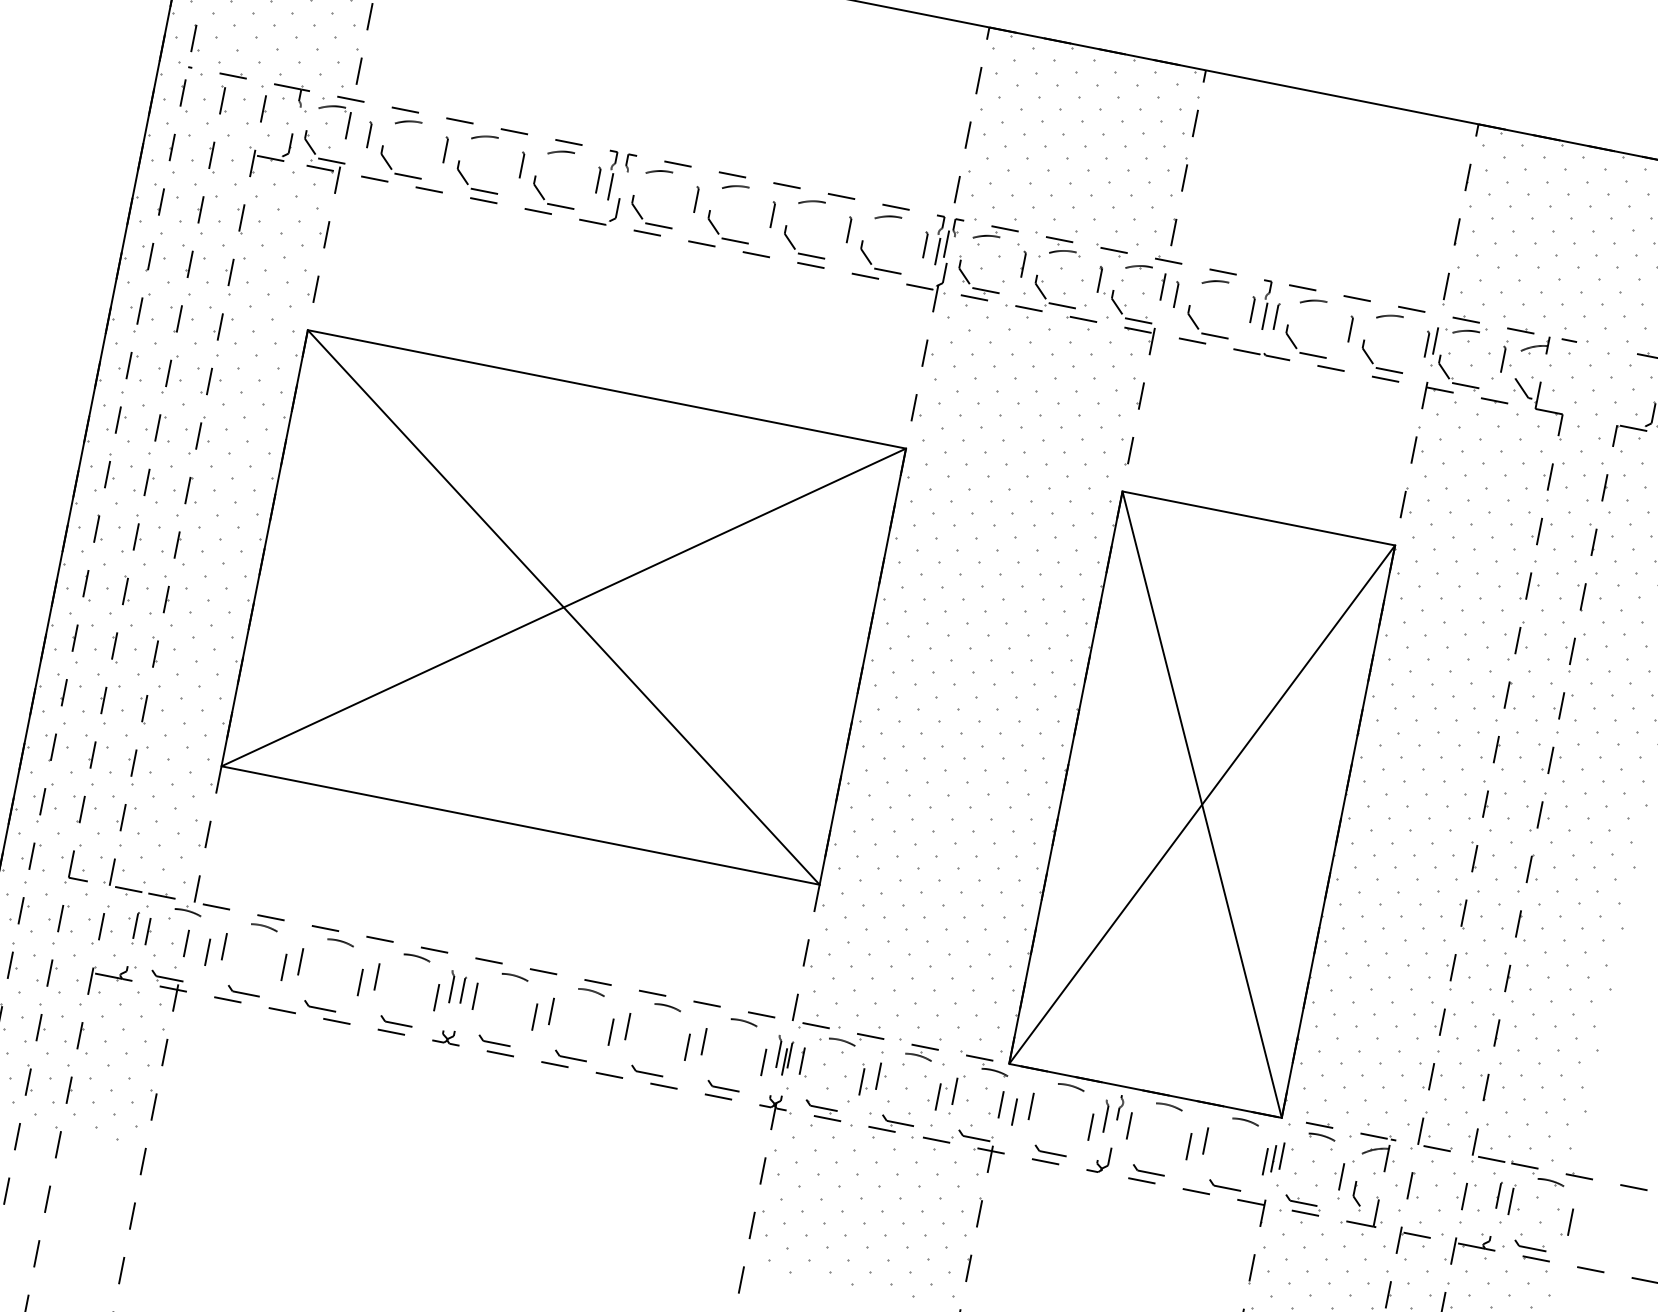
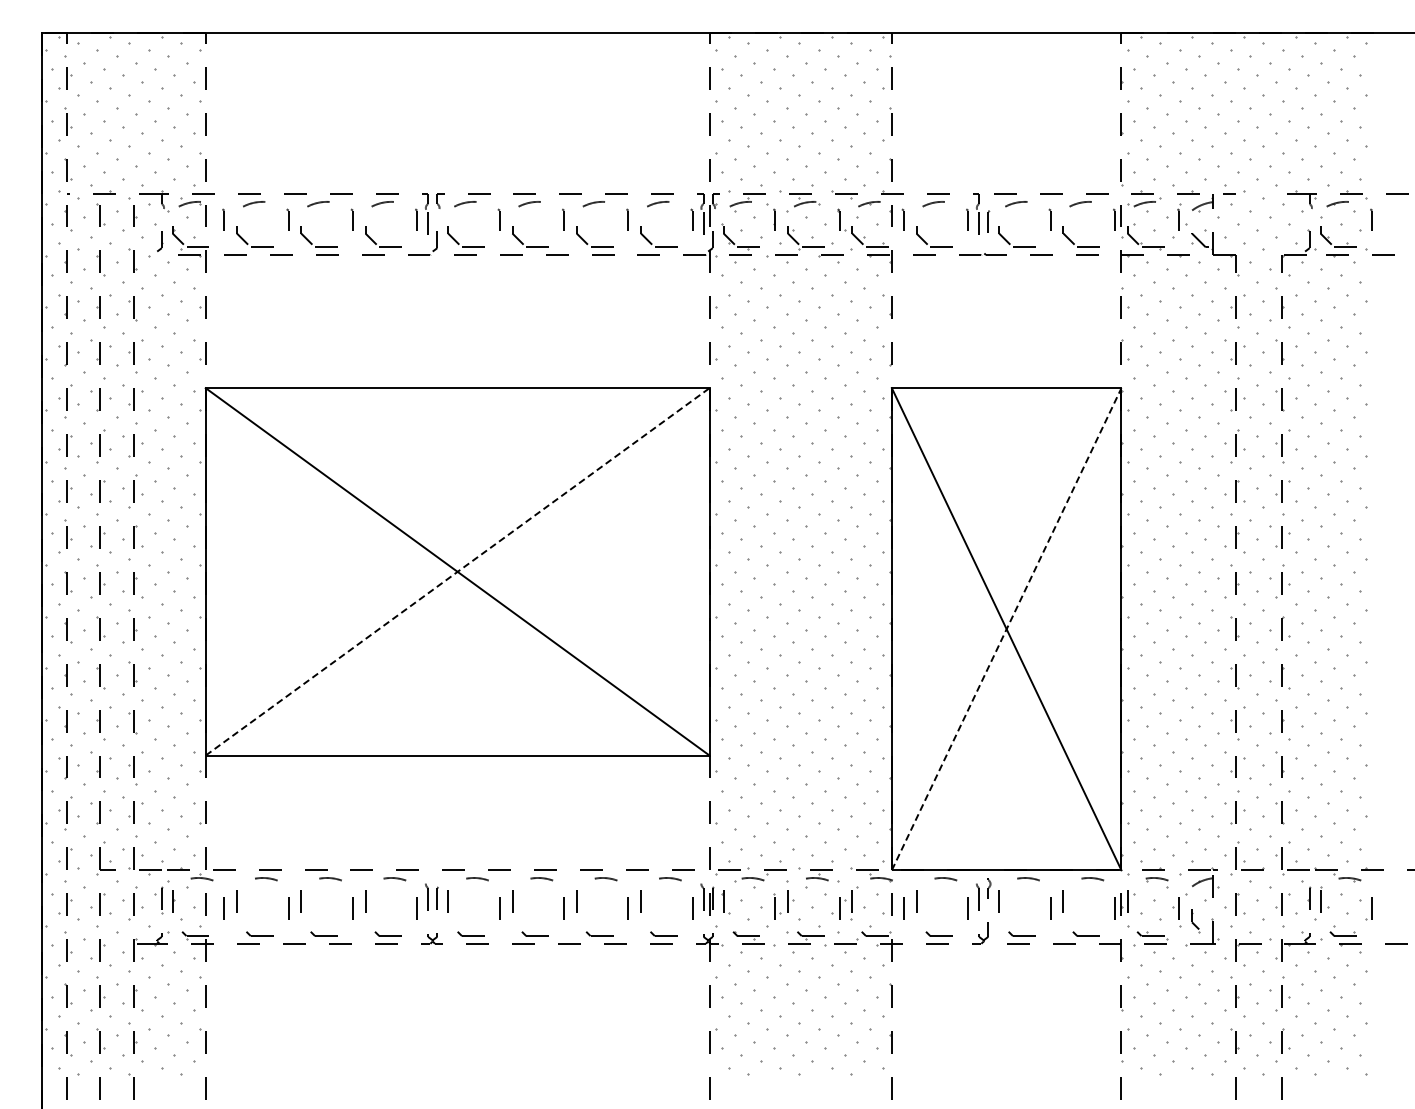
line: (268, 158) -> (146, 255), removed
line: (563, 607) -> (457, 571), solid -> dashed
line: (1201, 804) -> (1006, 629), solid -> dashed

